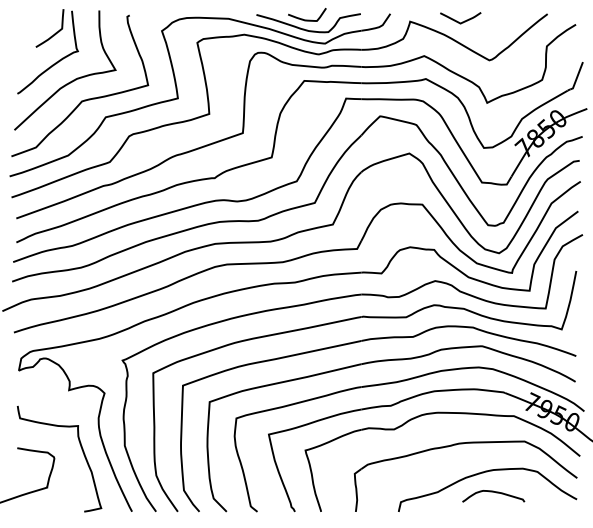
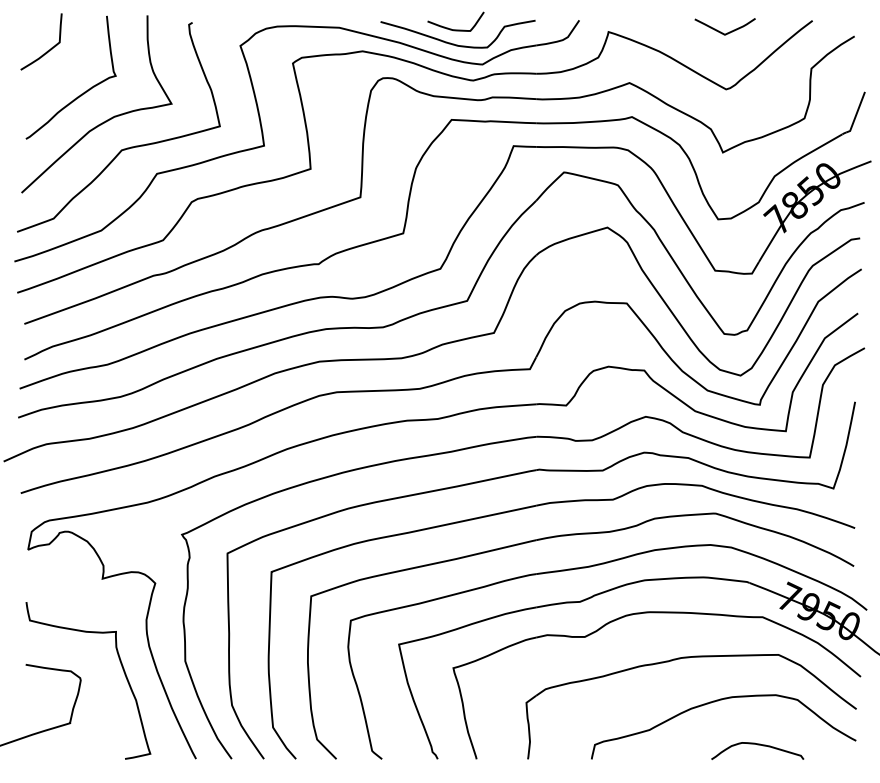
curve: (457, 20) -> (720, 30), moved
curve: (54, 33) -> (48, 49), moved
curve: (493, 492) -> (757, 745), moved

